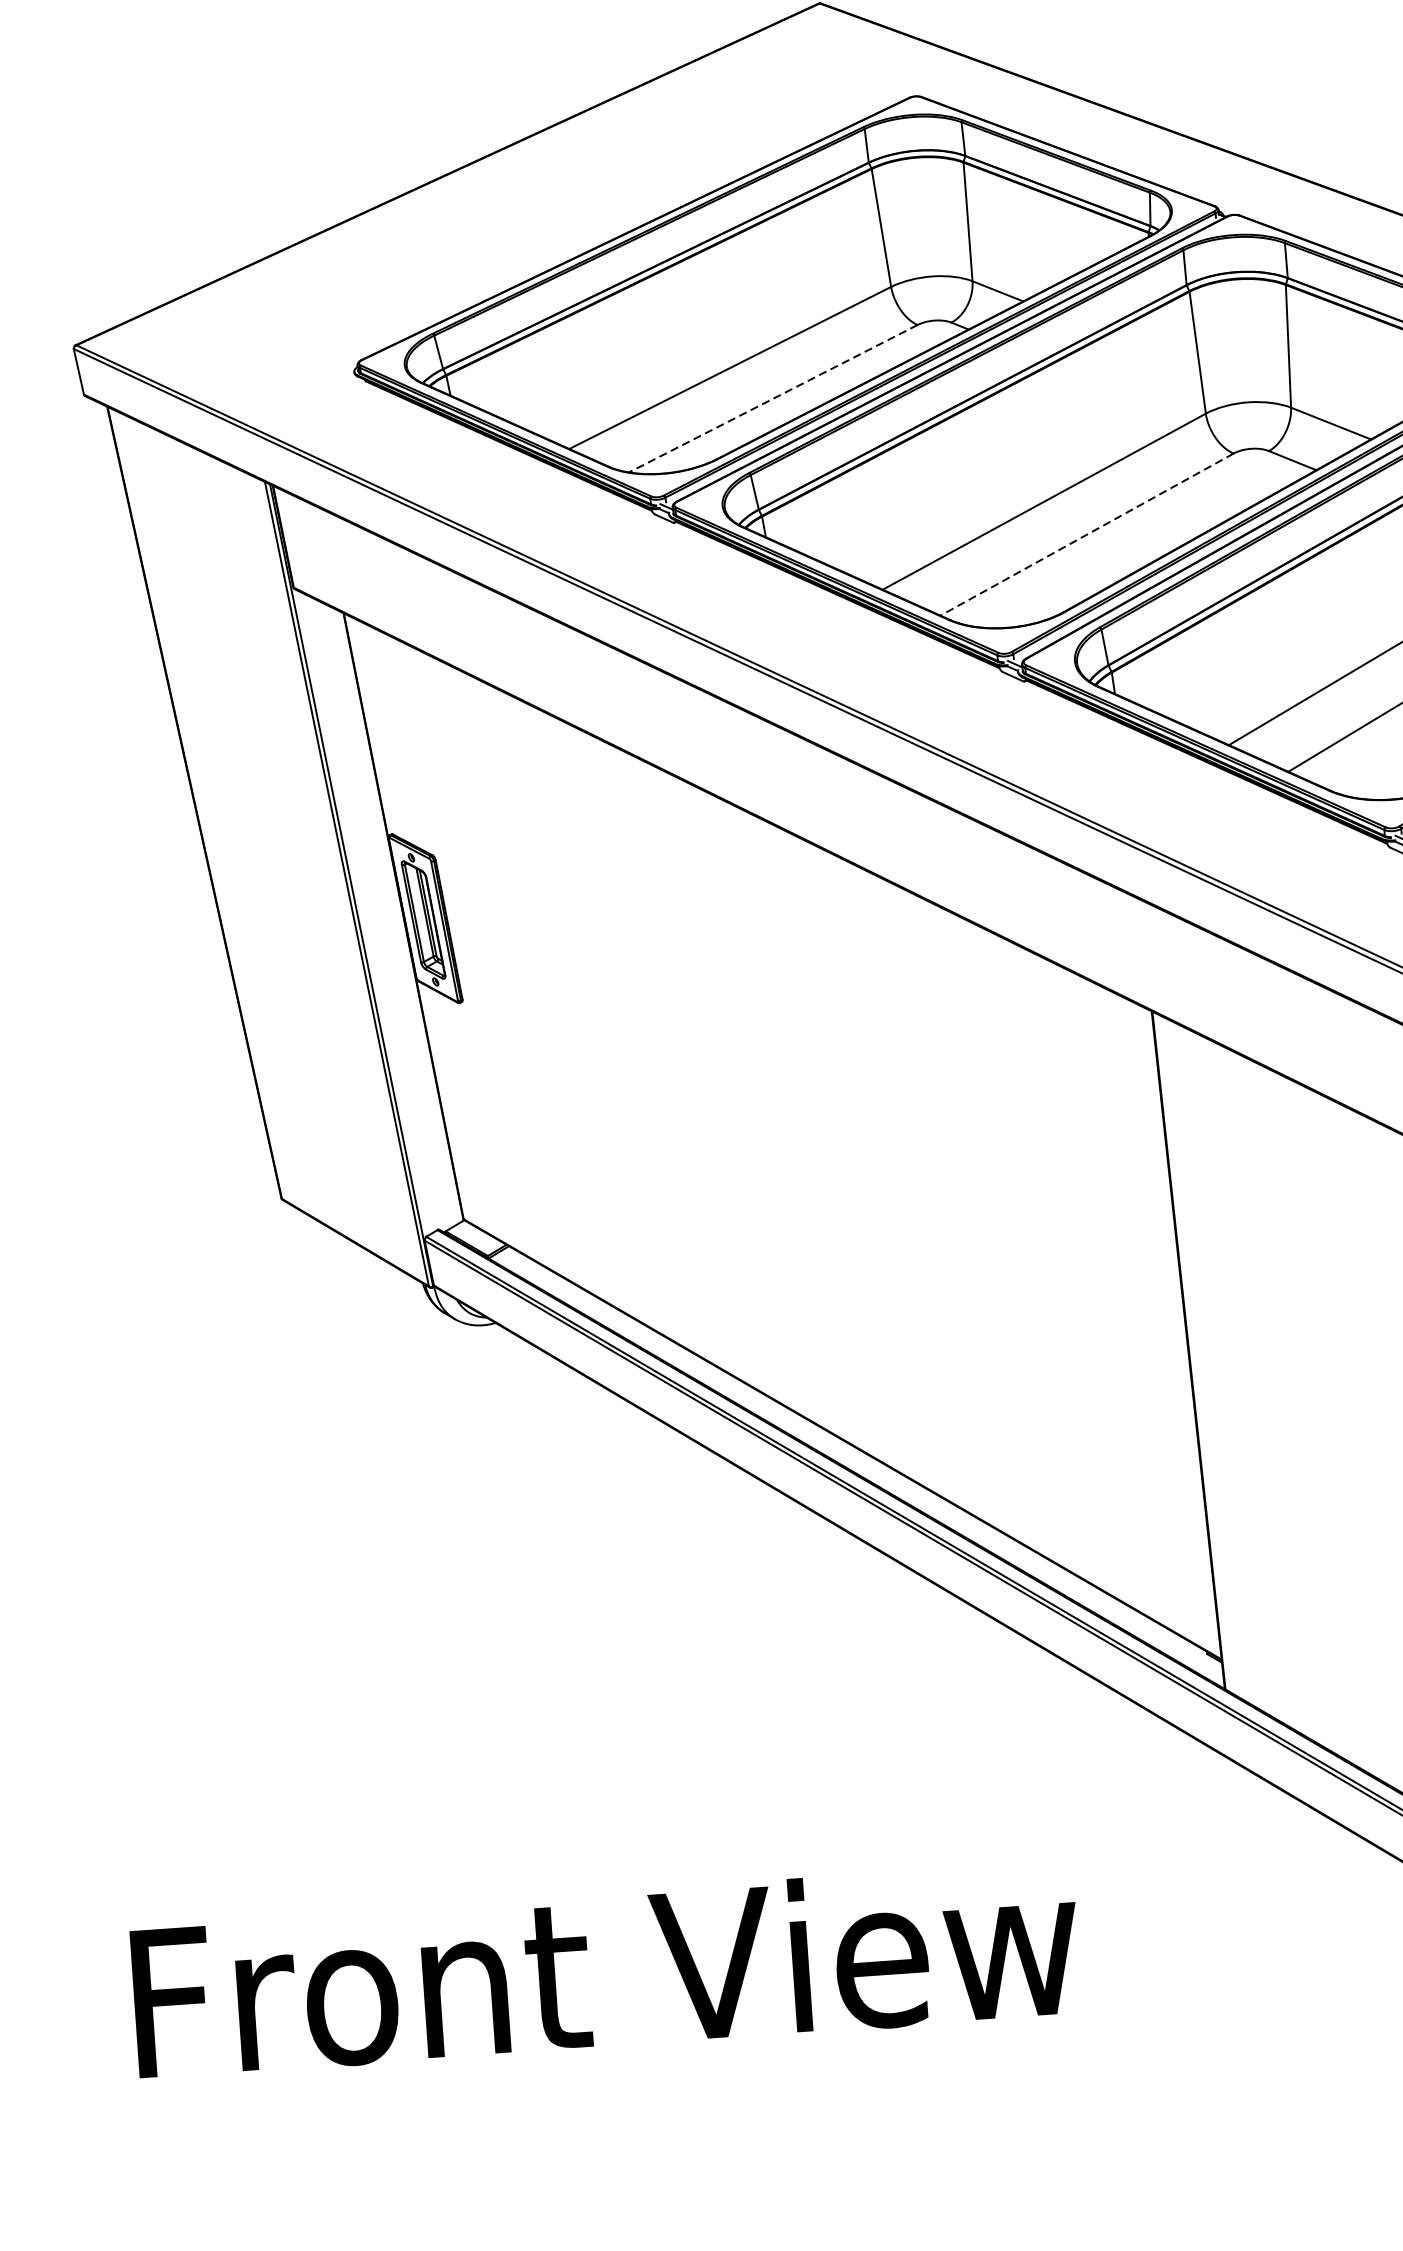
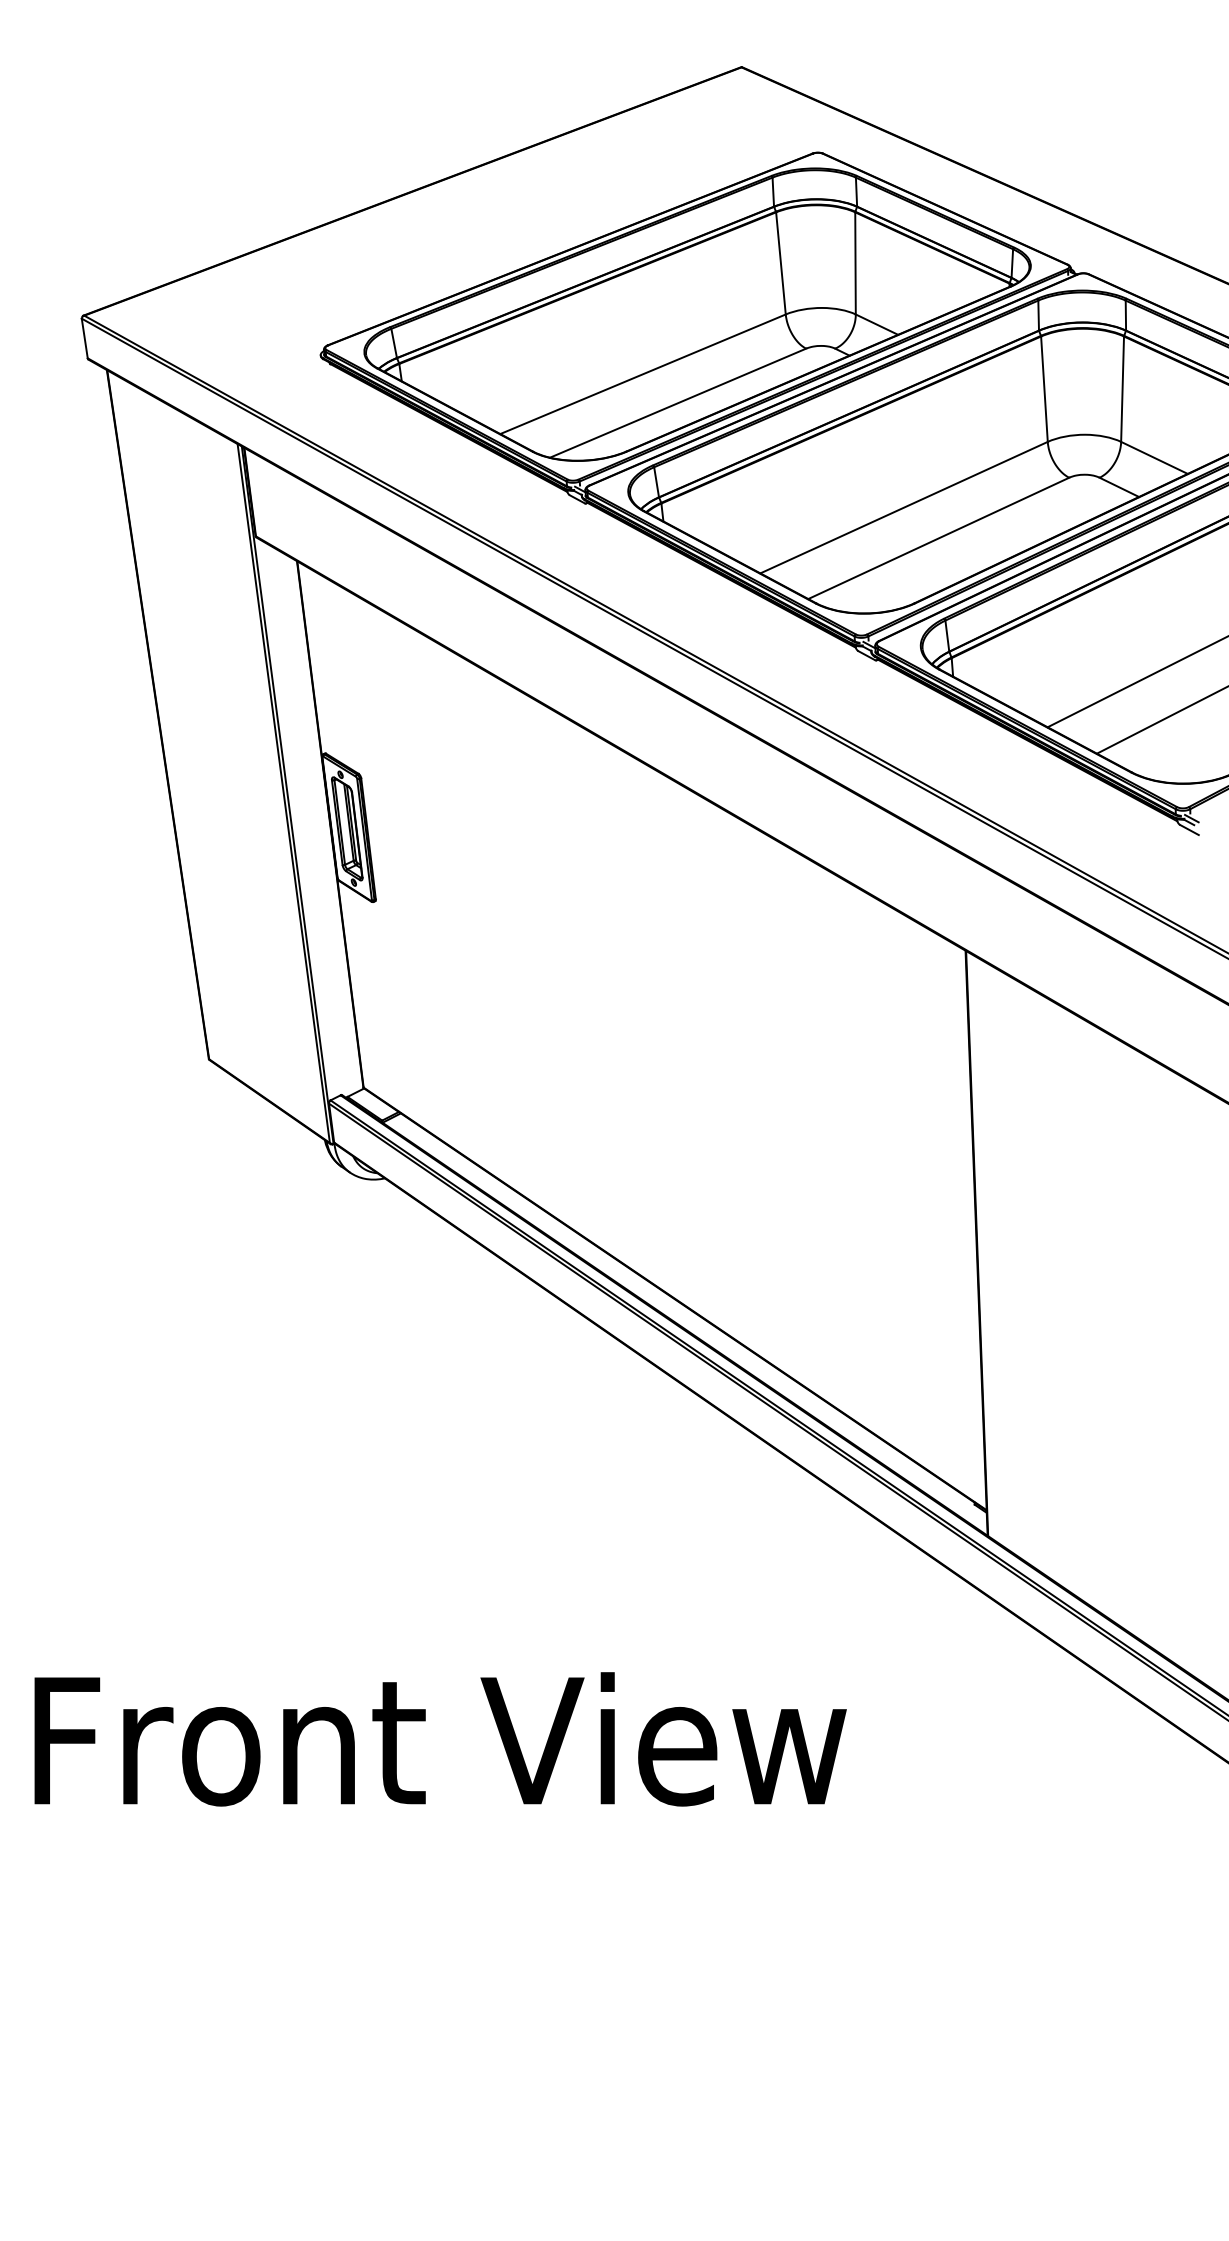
line: (772, 399) -> (677, 403), dashed -> solid
line: (1086, 534) -> (938, 538), dashed -> solid

